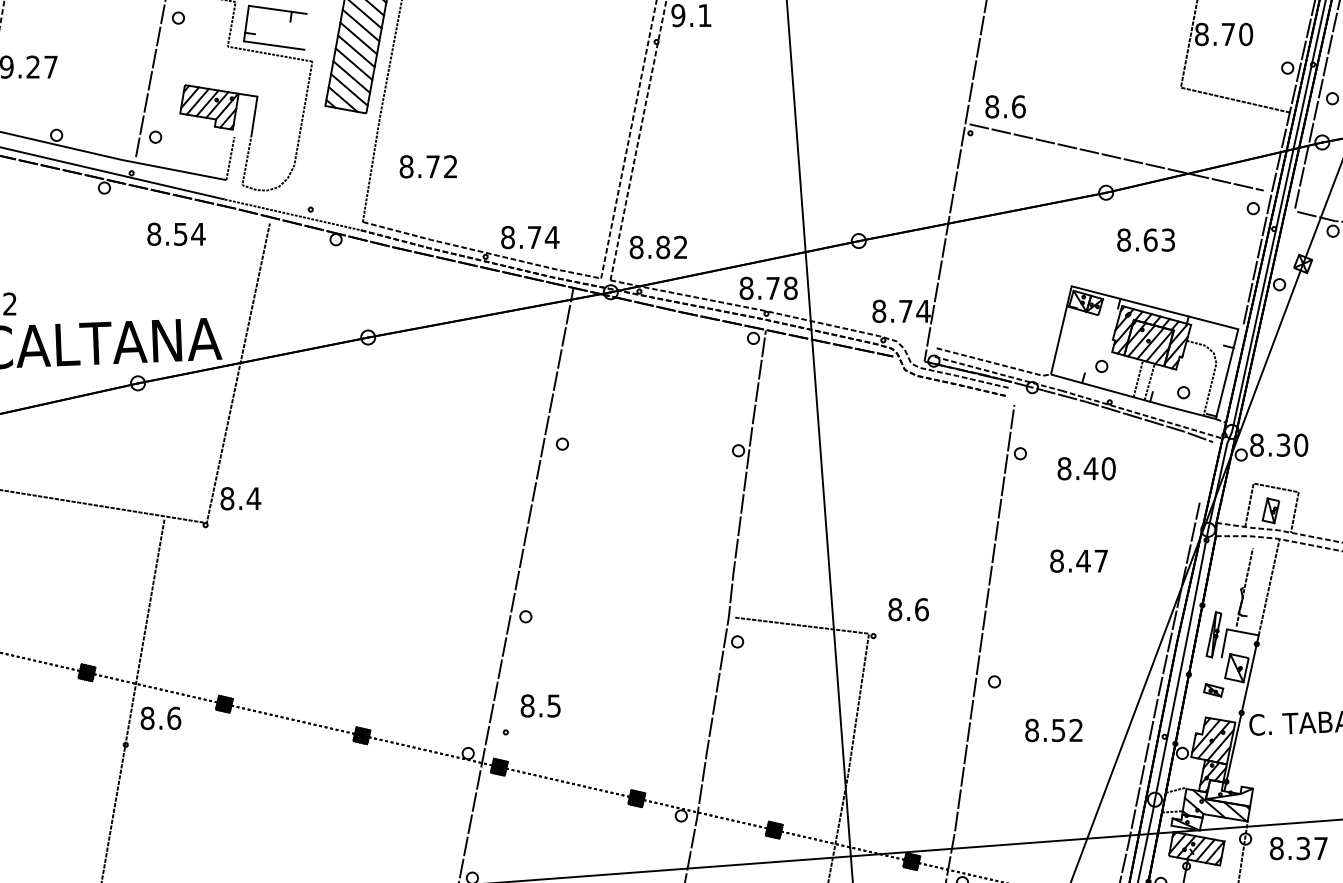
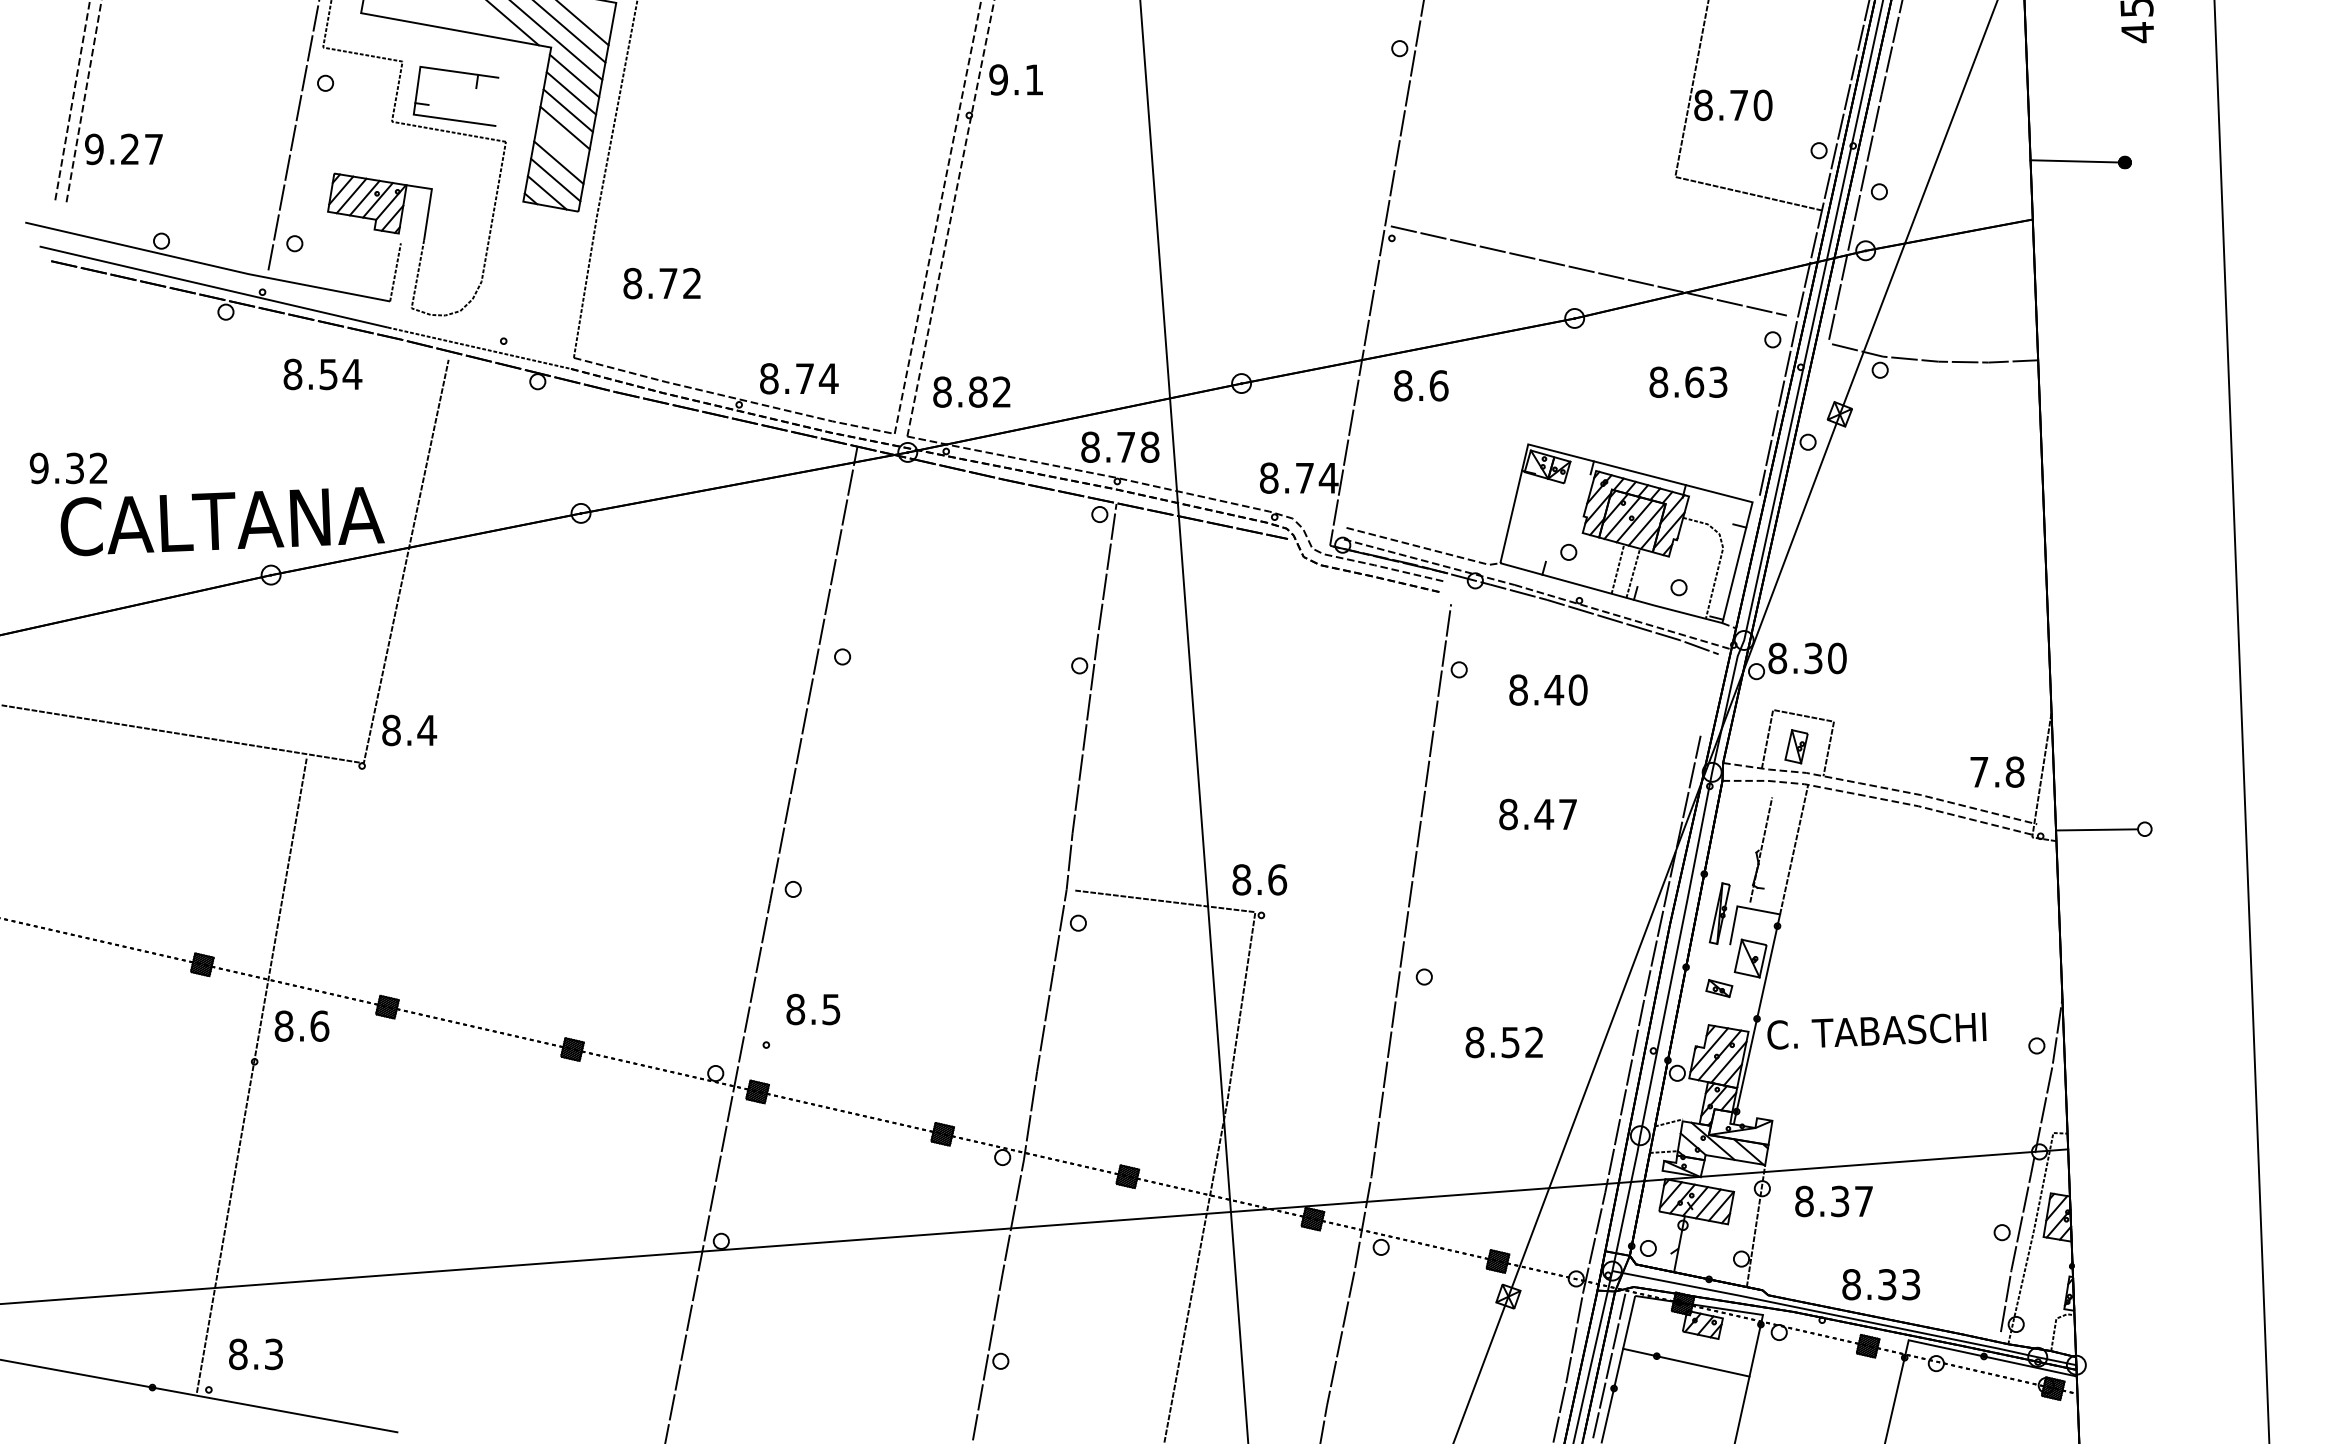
line: (353, 64) -> (561, 145), removed
text: (1005, 106) -> (1421, 385), moved
text: (1146, 239) -> (1688, 381), moved
text: (908, 609) -> (1259, 879), moved

